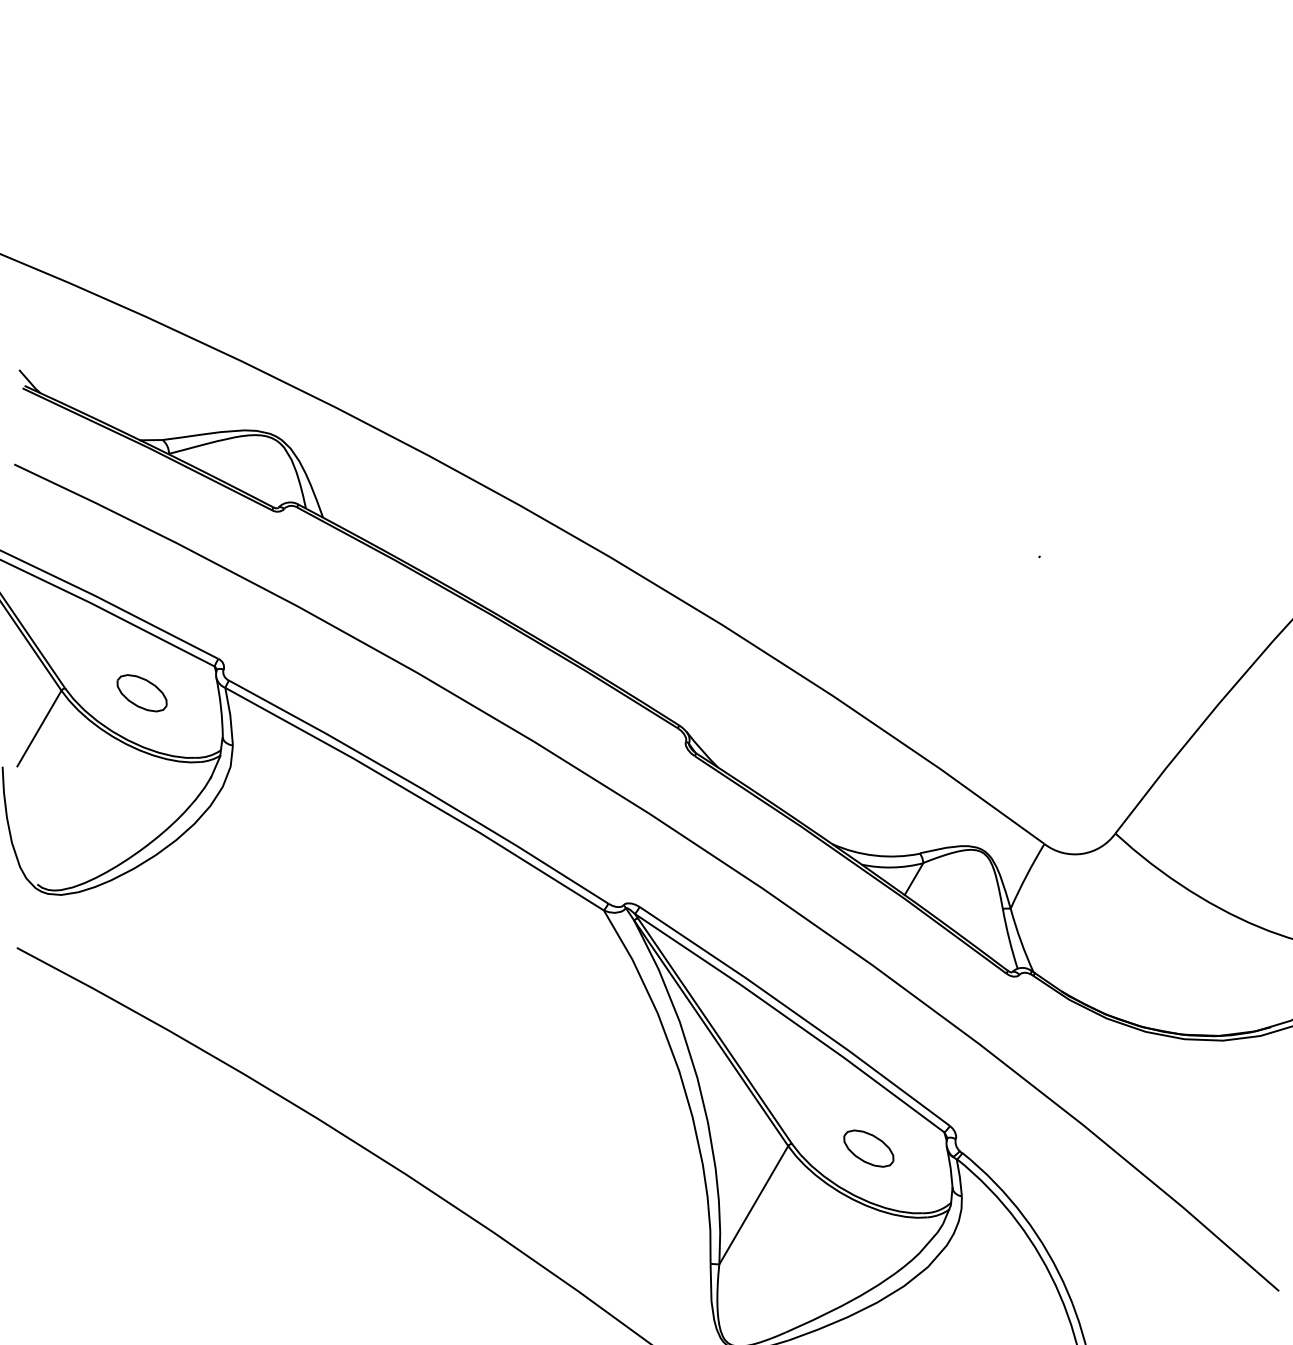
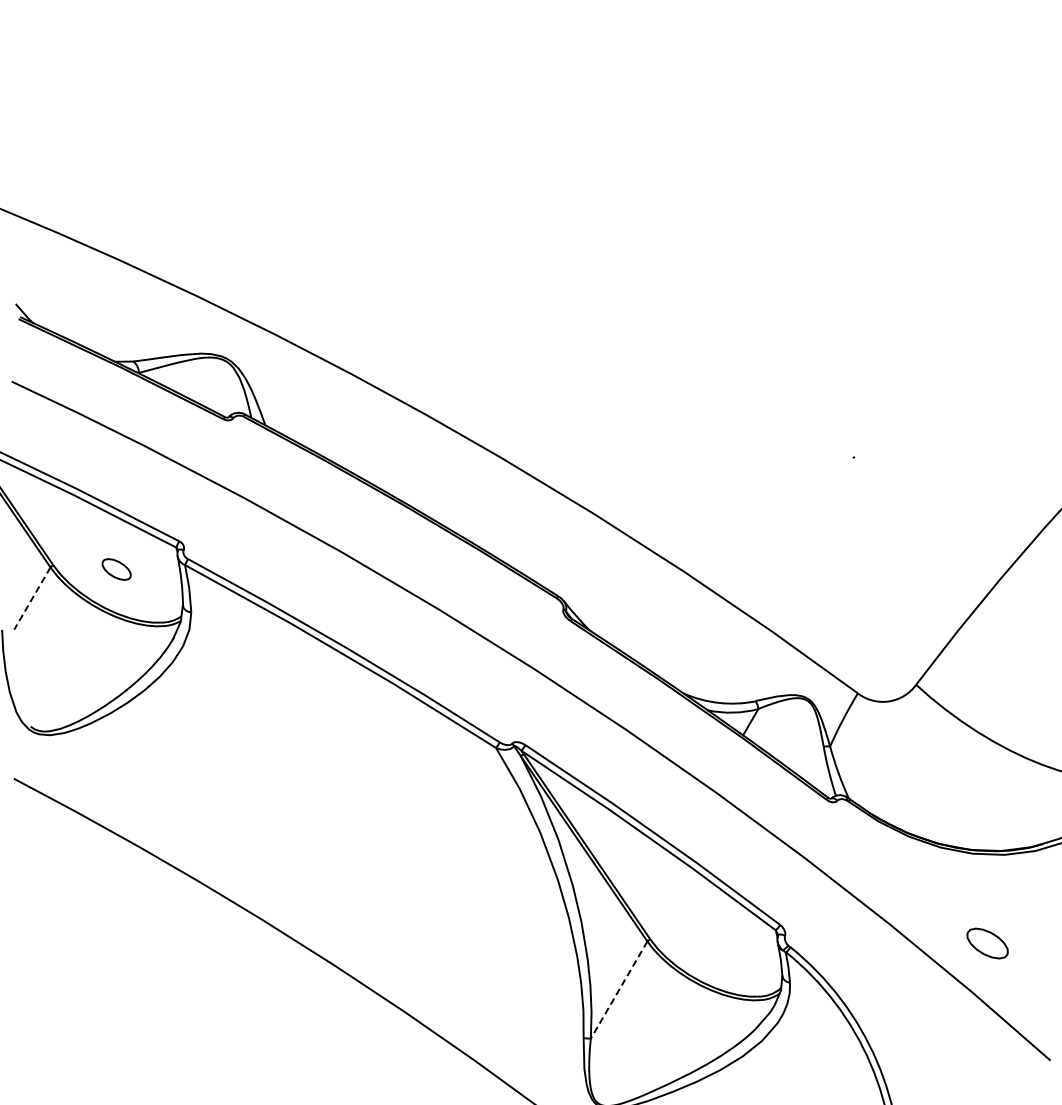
part: (141, 693) -> (116, 569), size x0.7
line: (39, 728) -> (32, 598), solid -> dashed
part: (868, 1148) -> (987, 943), moved
line: (753, 1205) -> (618, 990), solid -> dashed

